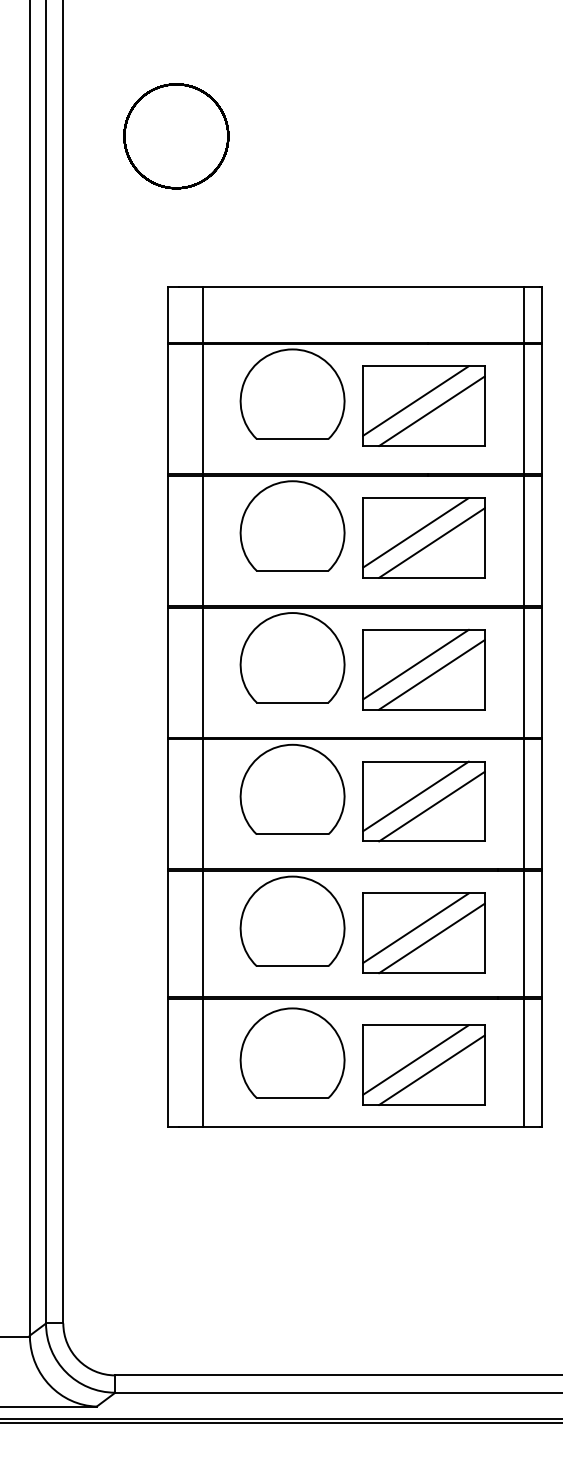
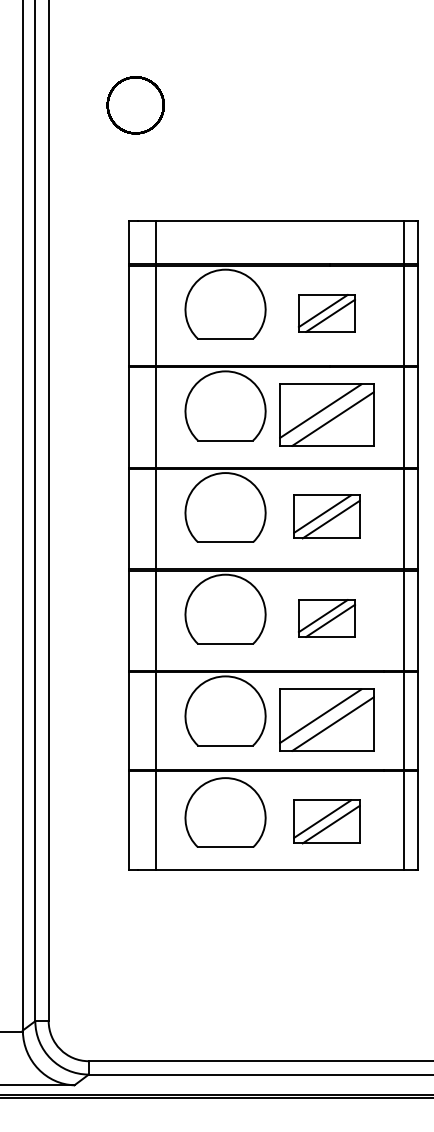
circle: (175, 136) -> (135, 105), size x0.7
part: (423, 406) -> (326, 313), size x0.6
part: (423, 669) -> (326, 516), size x0.7
part: (423, 801) -> (326, 618), size x0.6
part: (423, 1064) -> (326, 821), size x0.7

